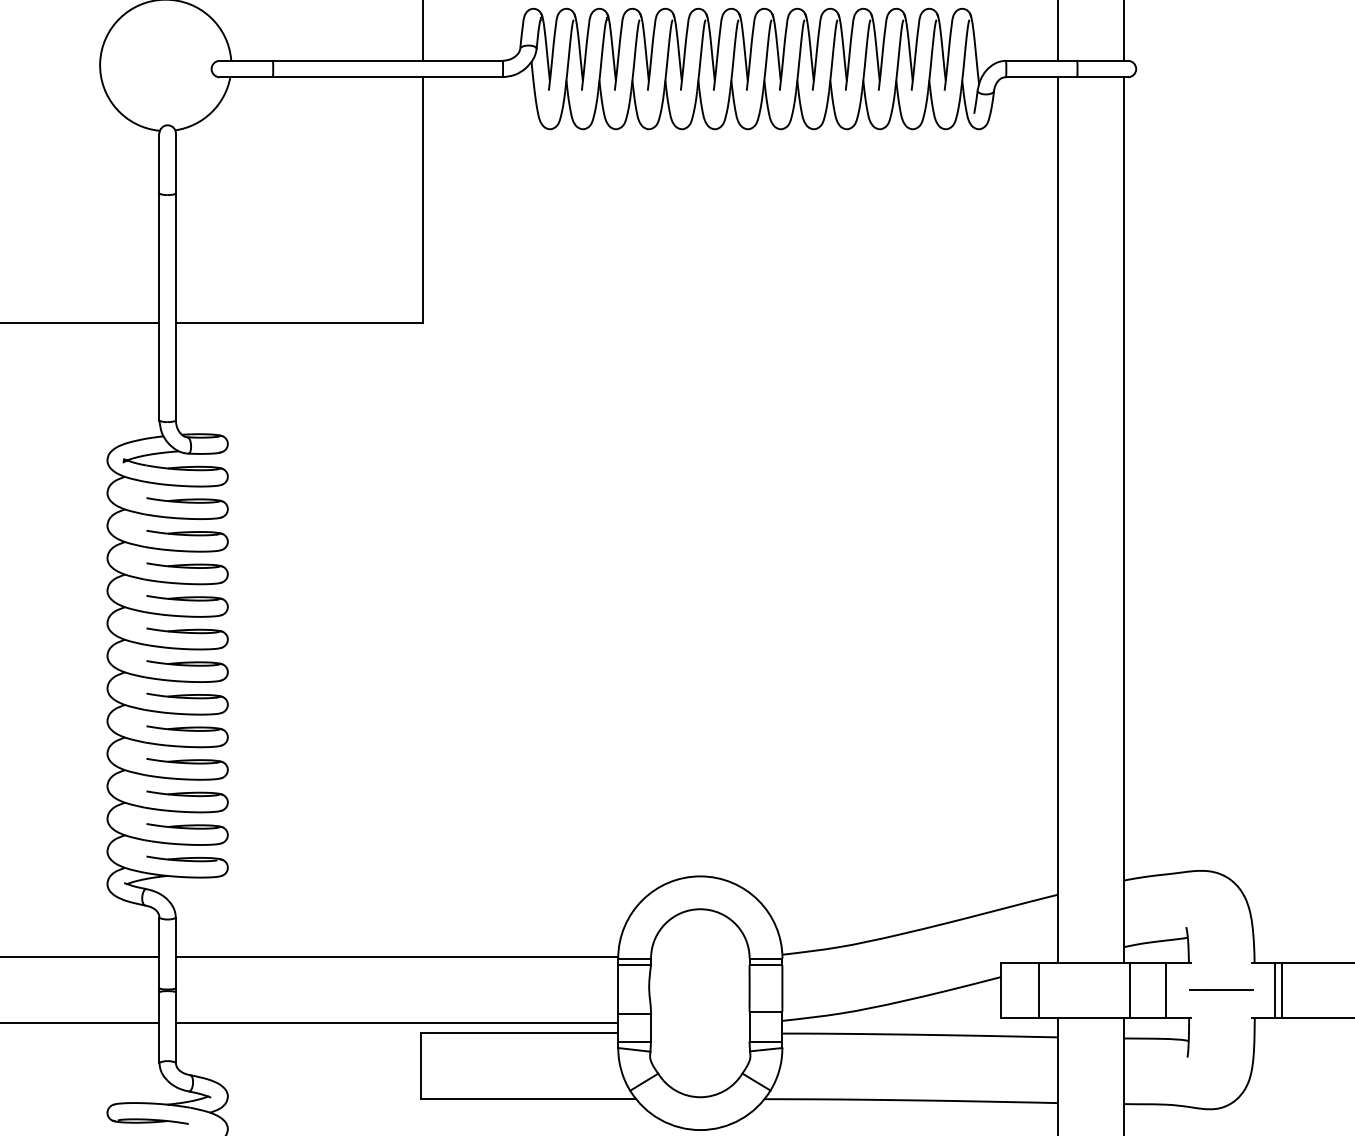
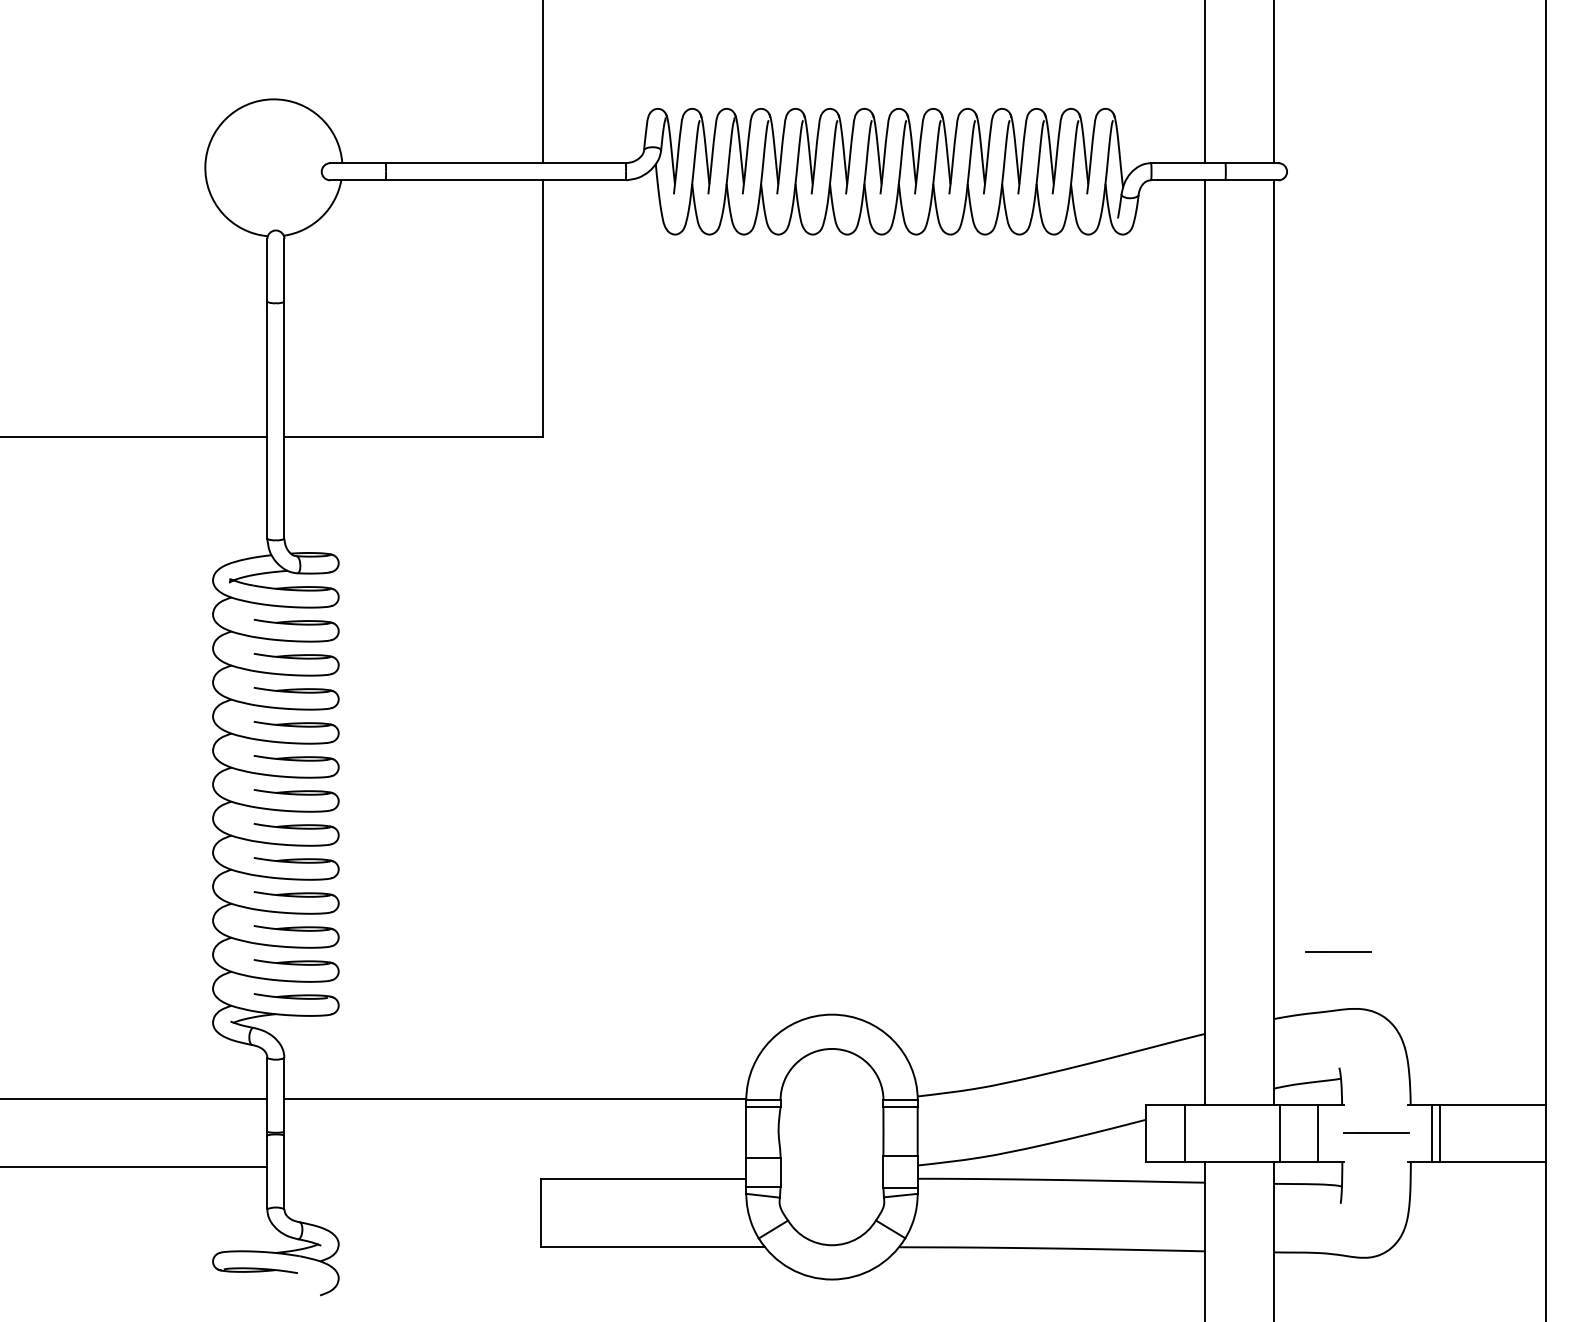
line: (1185, 815) -> (1338, 951), added
line: (397, 1022) -> (515, 1167), removed

